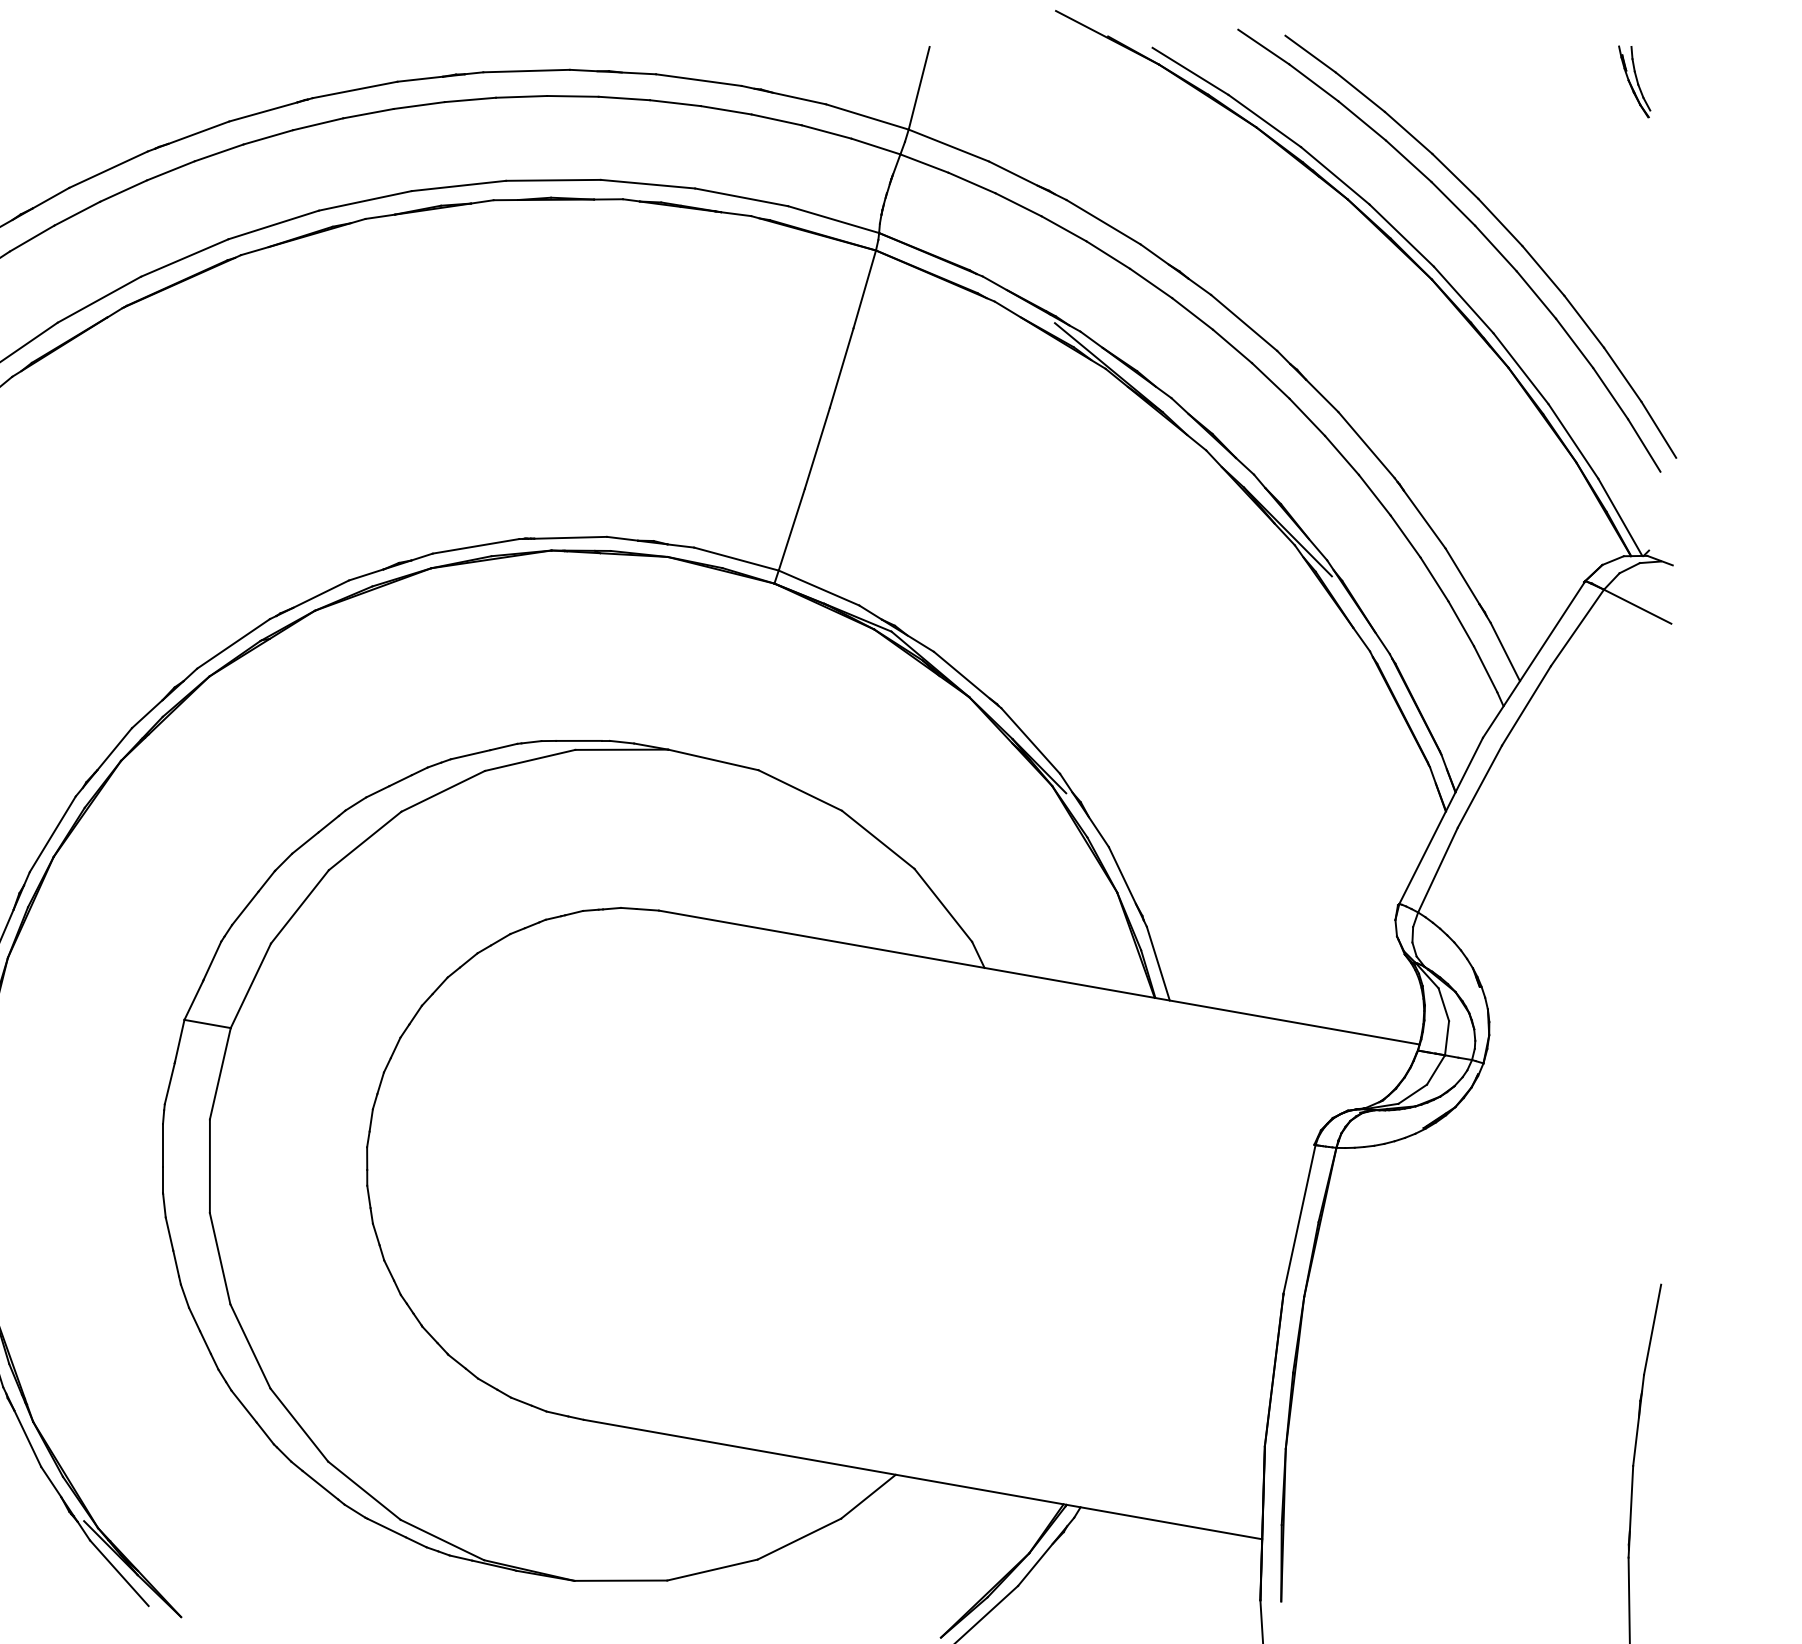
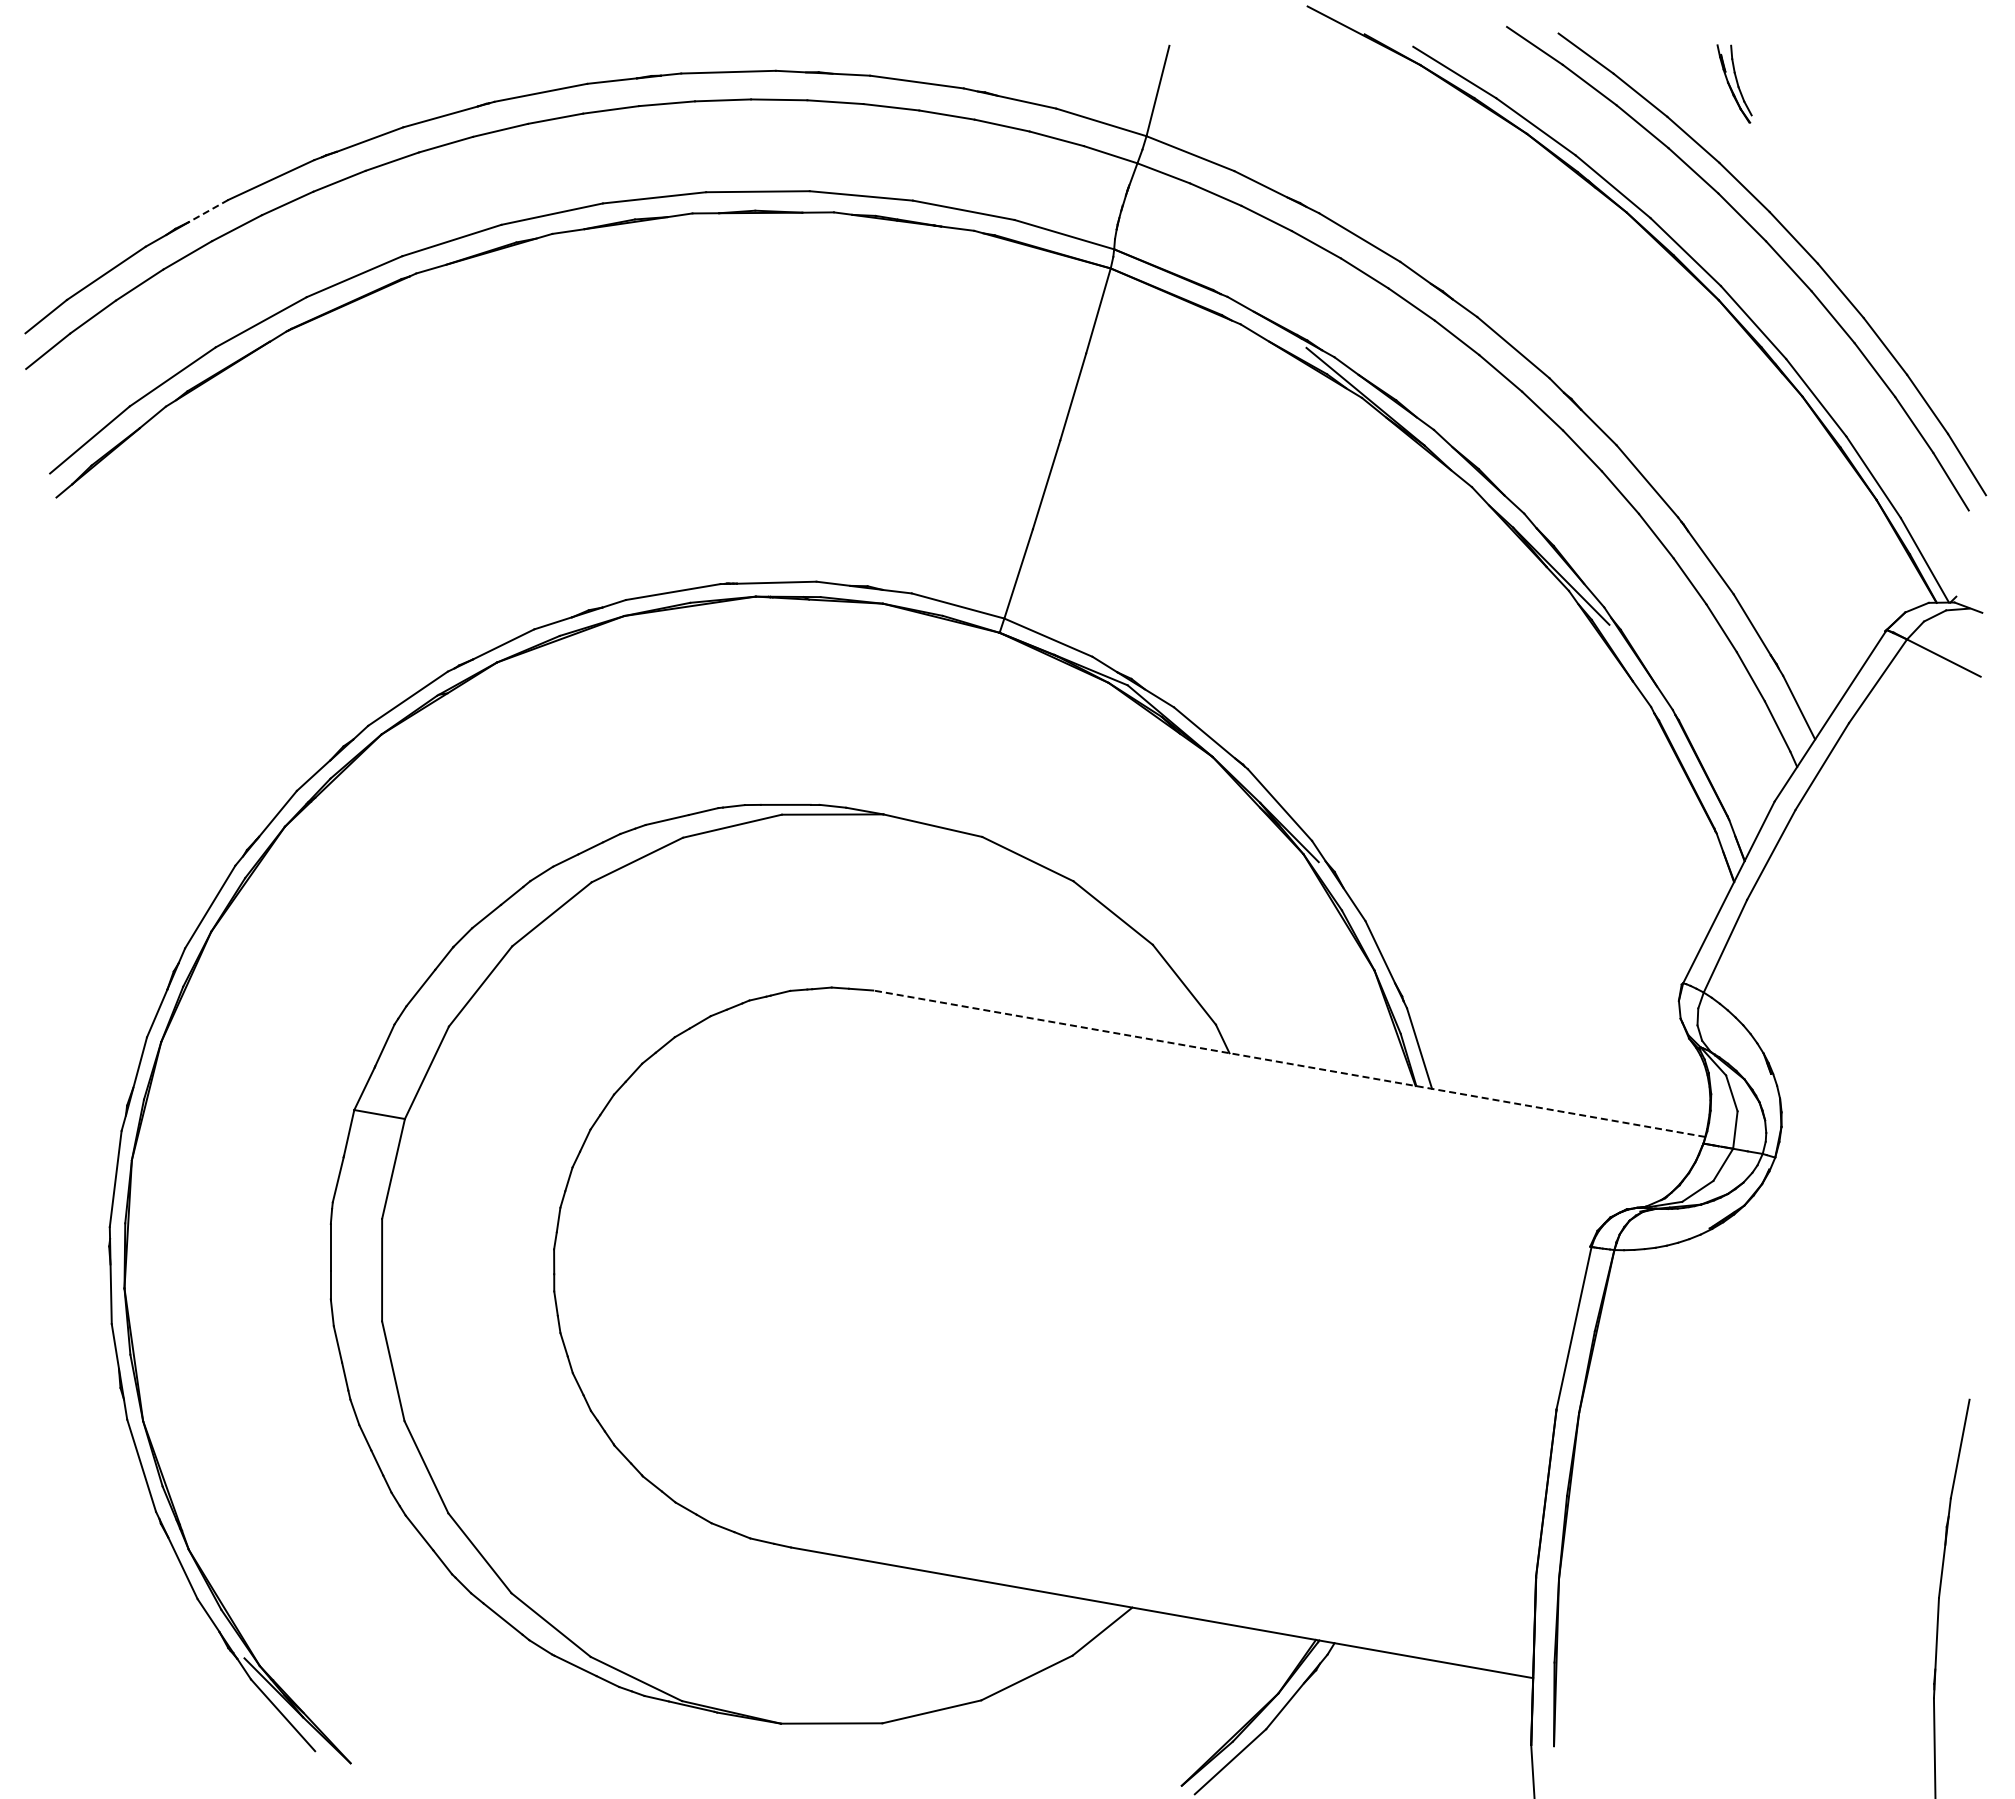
part: (1634, 81) -> (1734, 83), moved
line: (51, 198) -> (208, 211), solid -> dashed
line: (1038, 977) -> (1288, 1063), solid -> dashed

